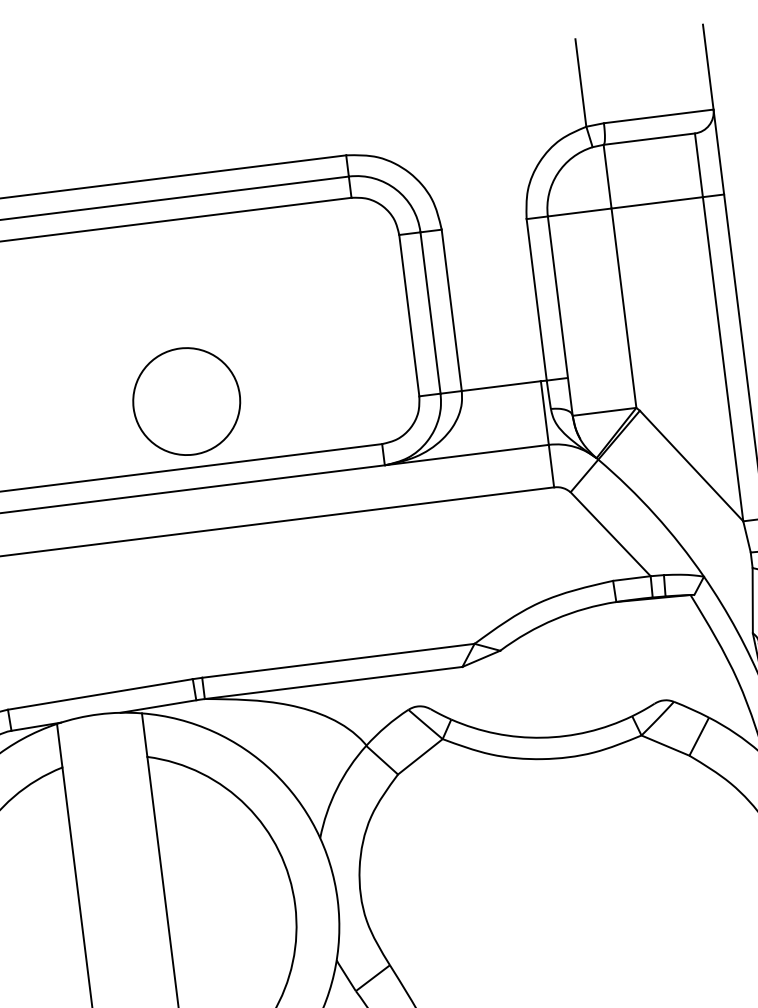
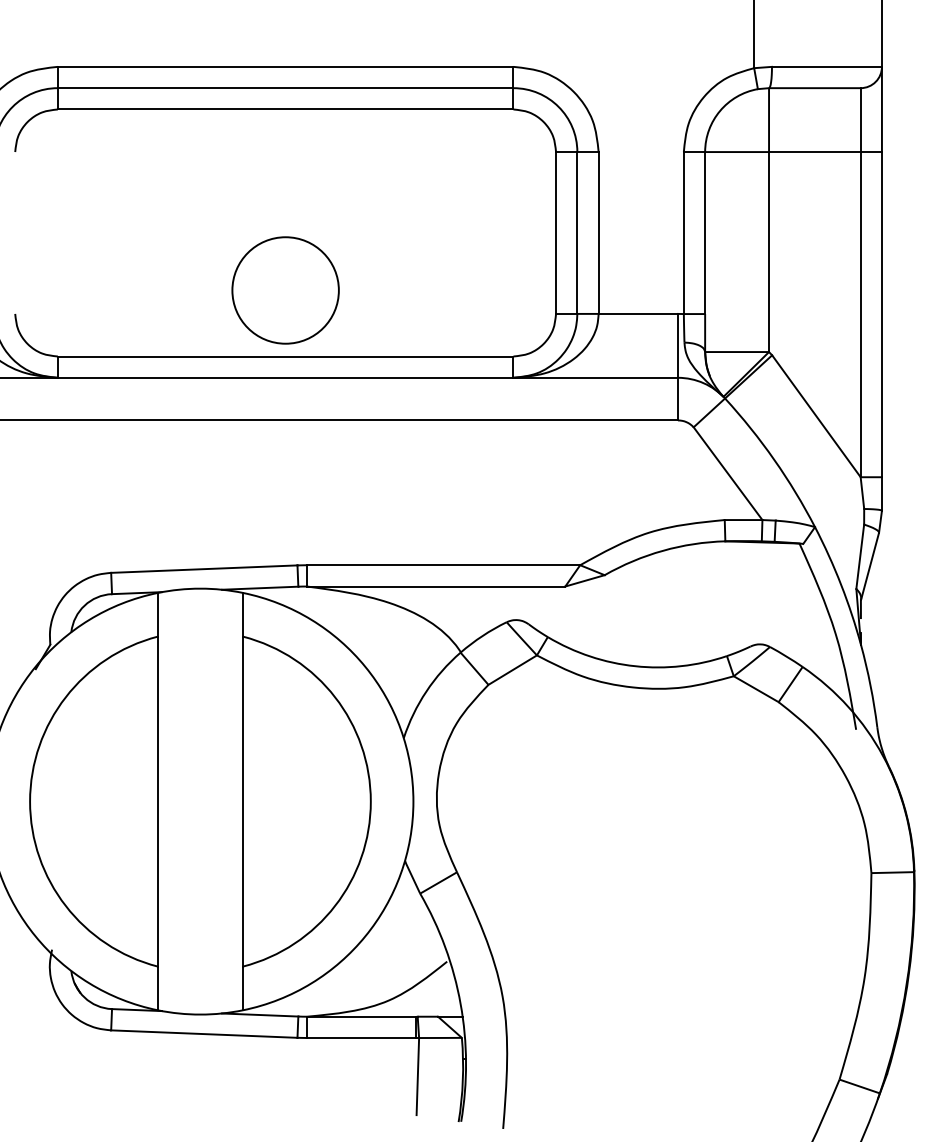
circle: (186, 401) -> (285, 290), moved

